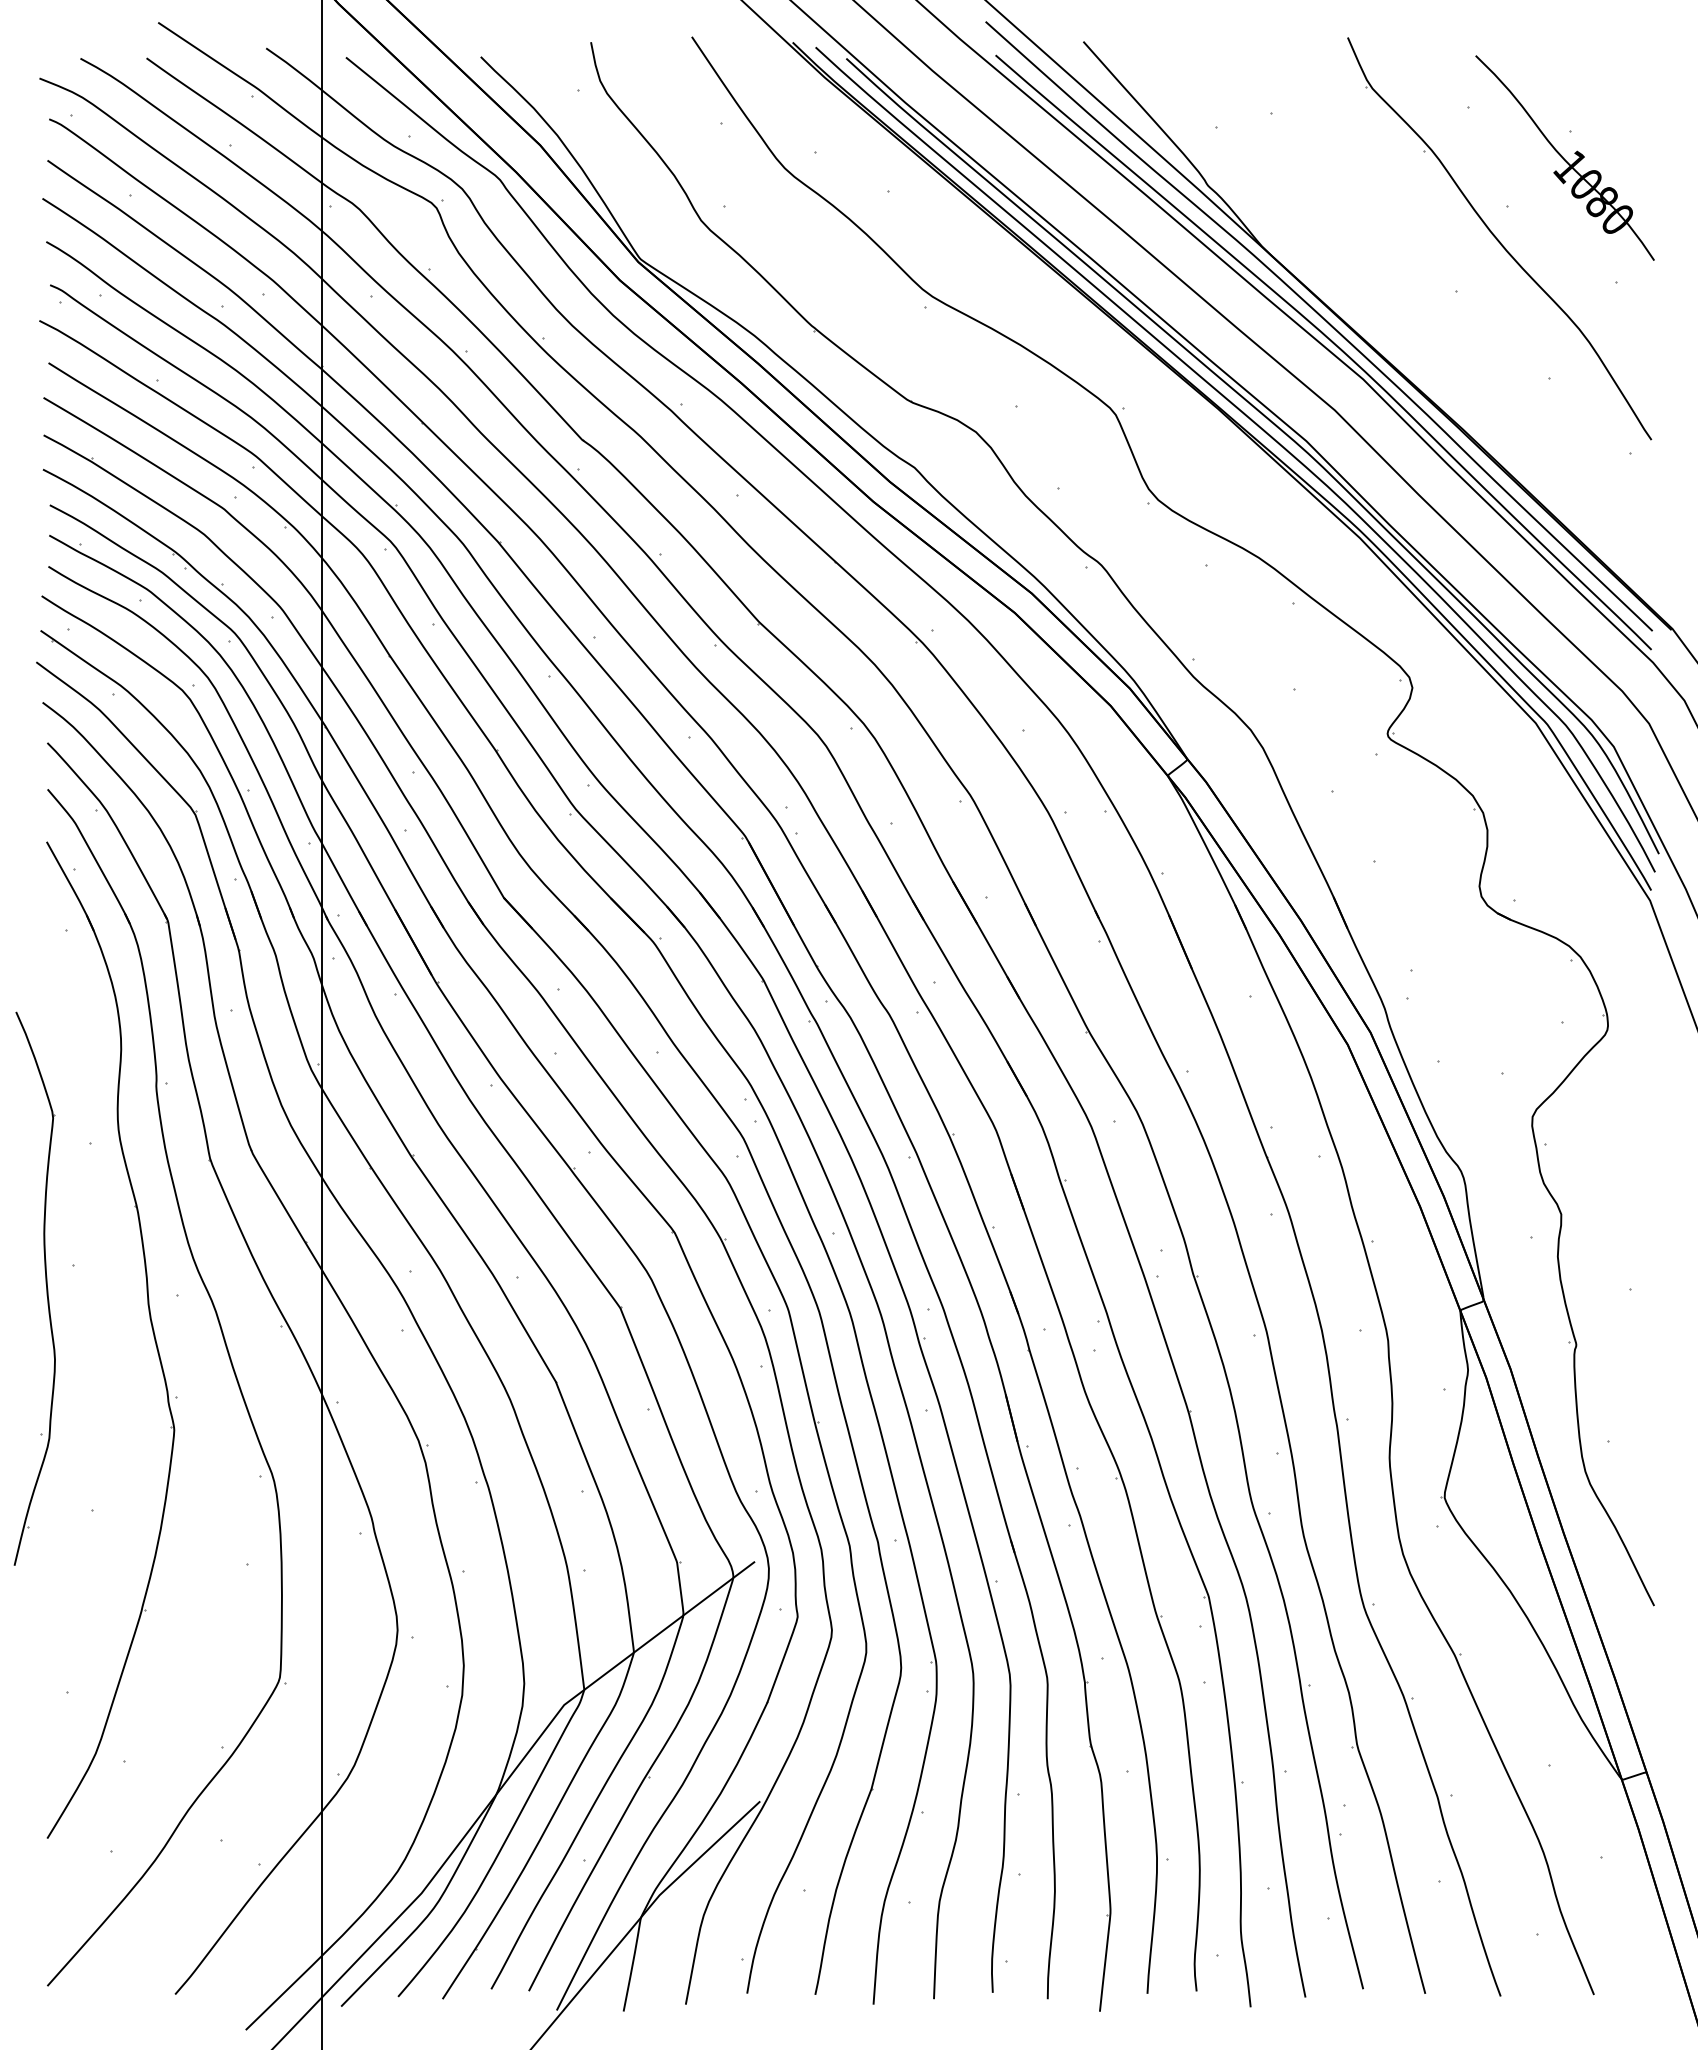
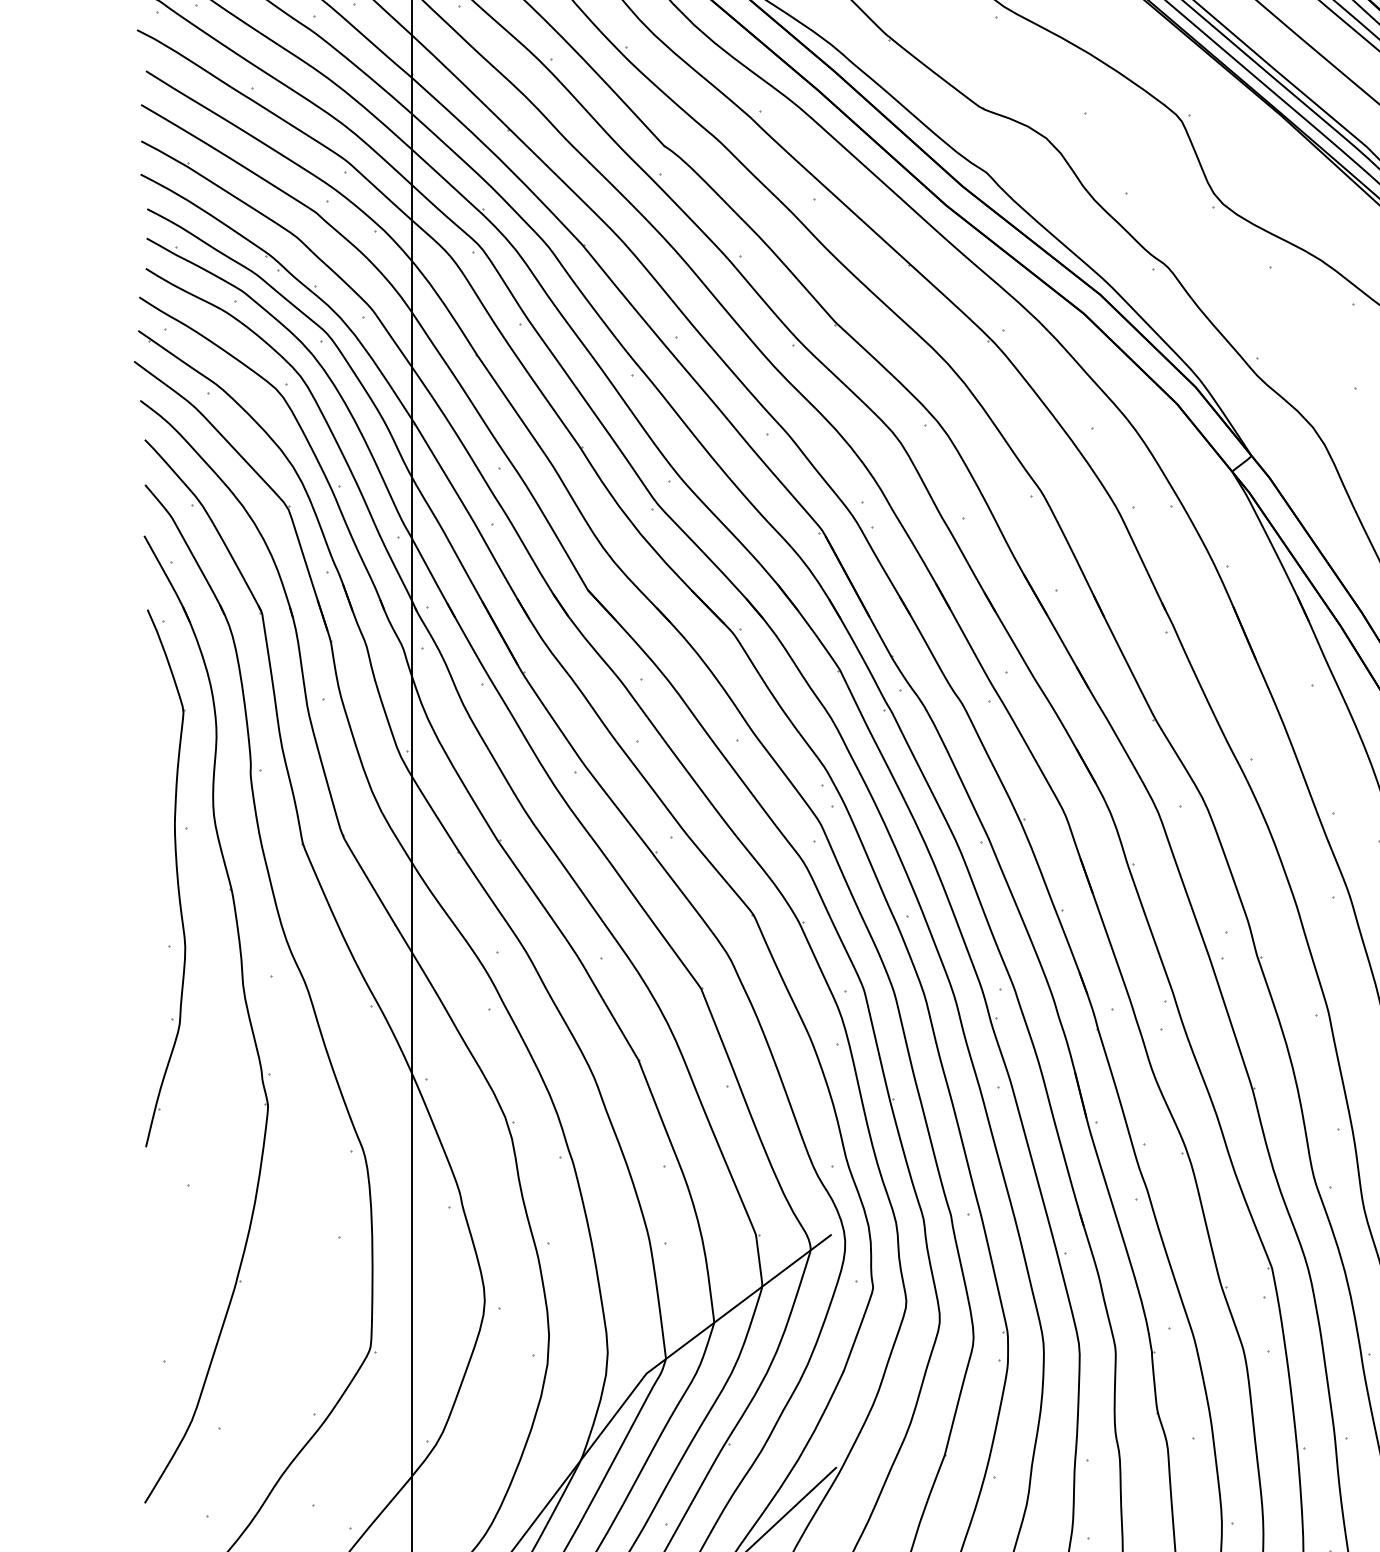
part: (46, 1288) -> (177, 878), moved

